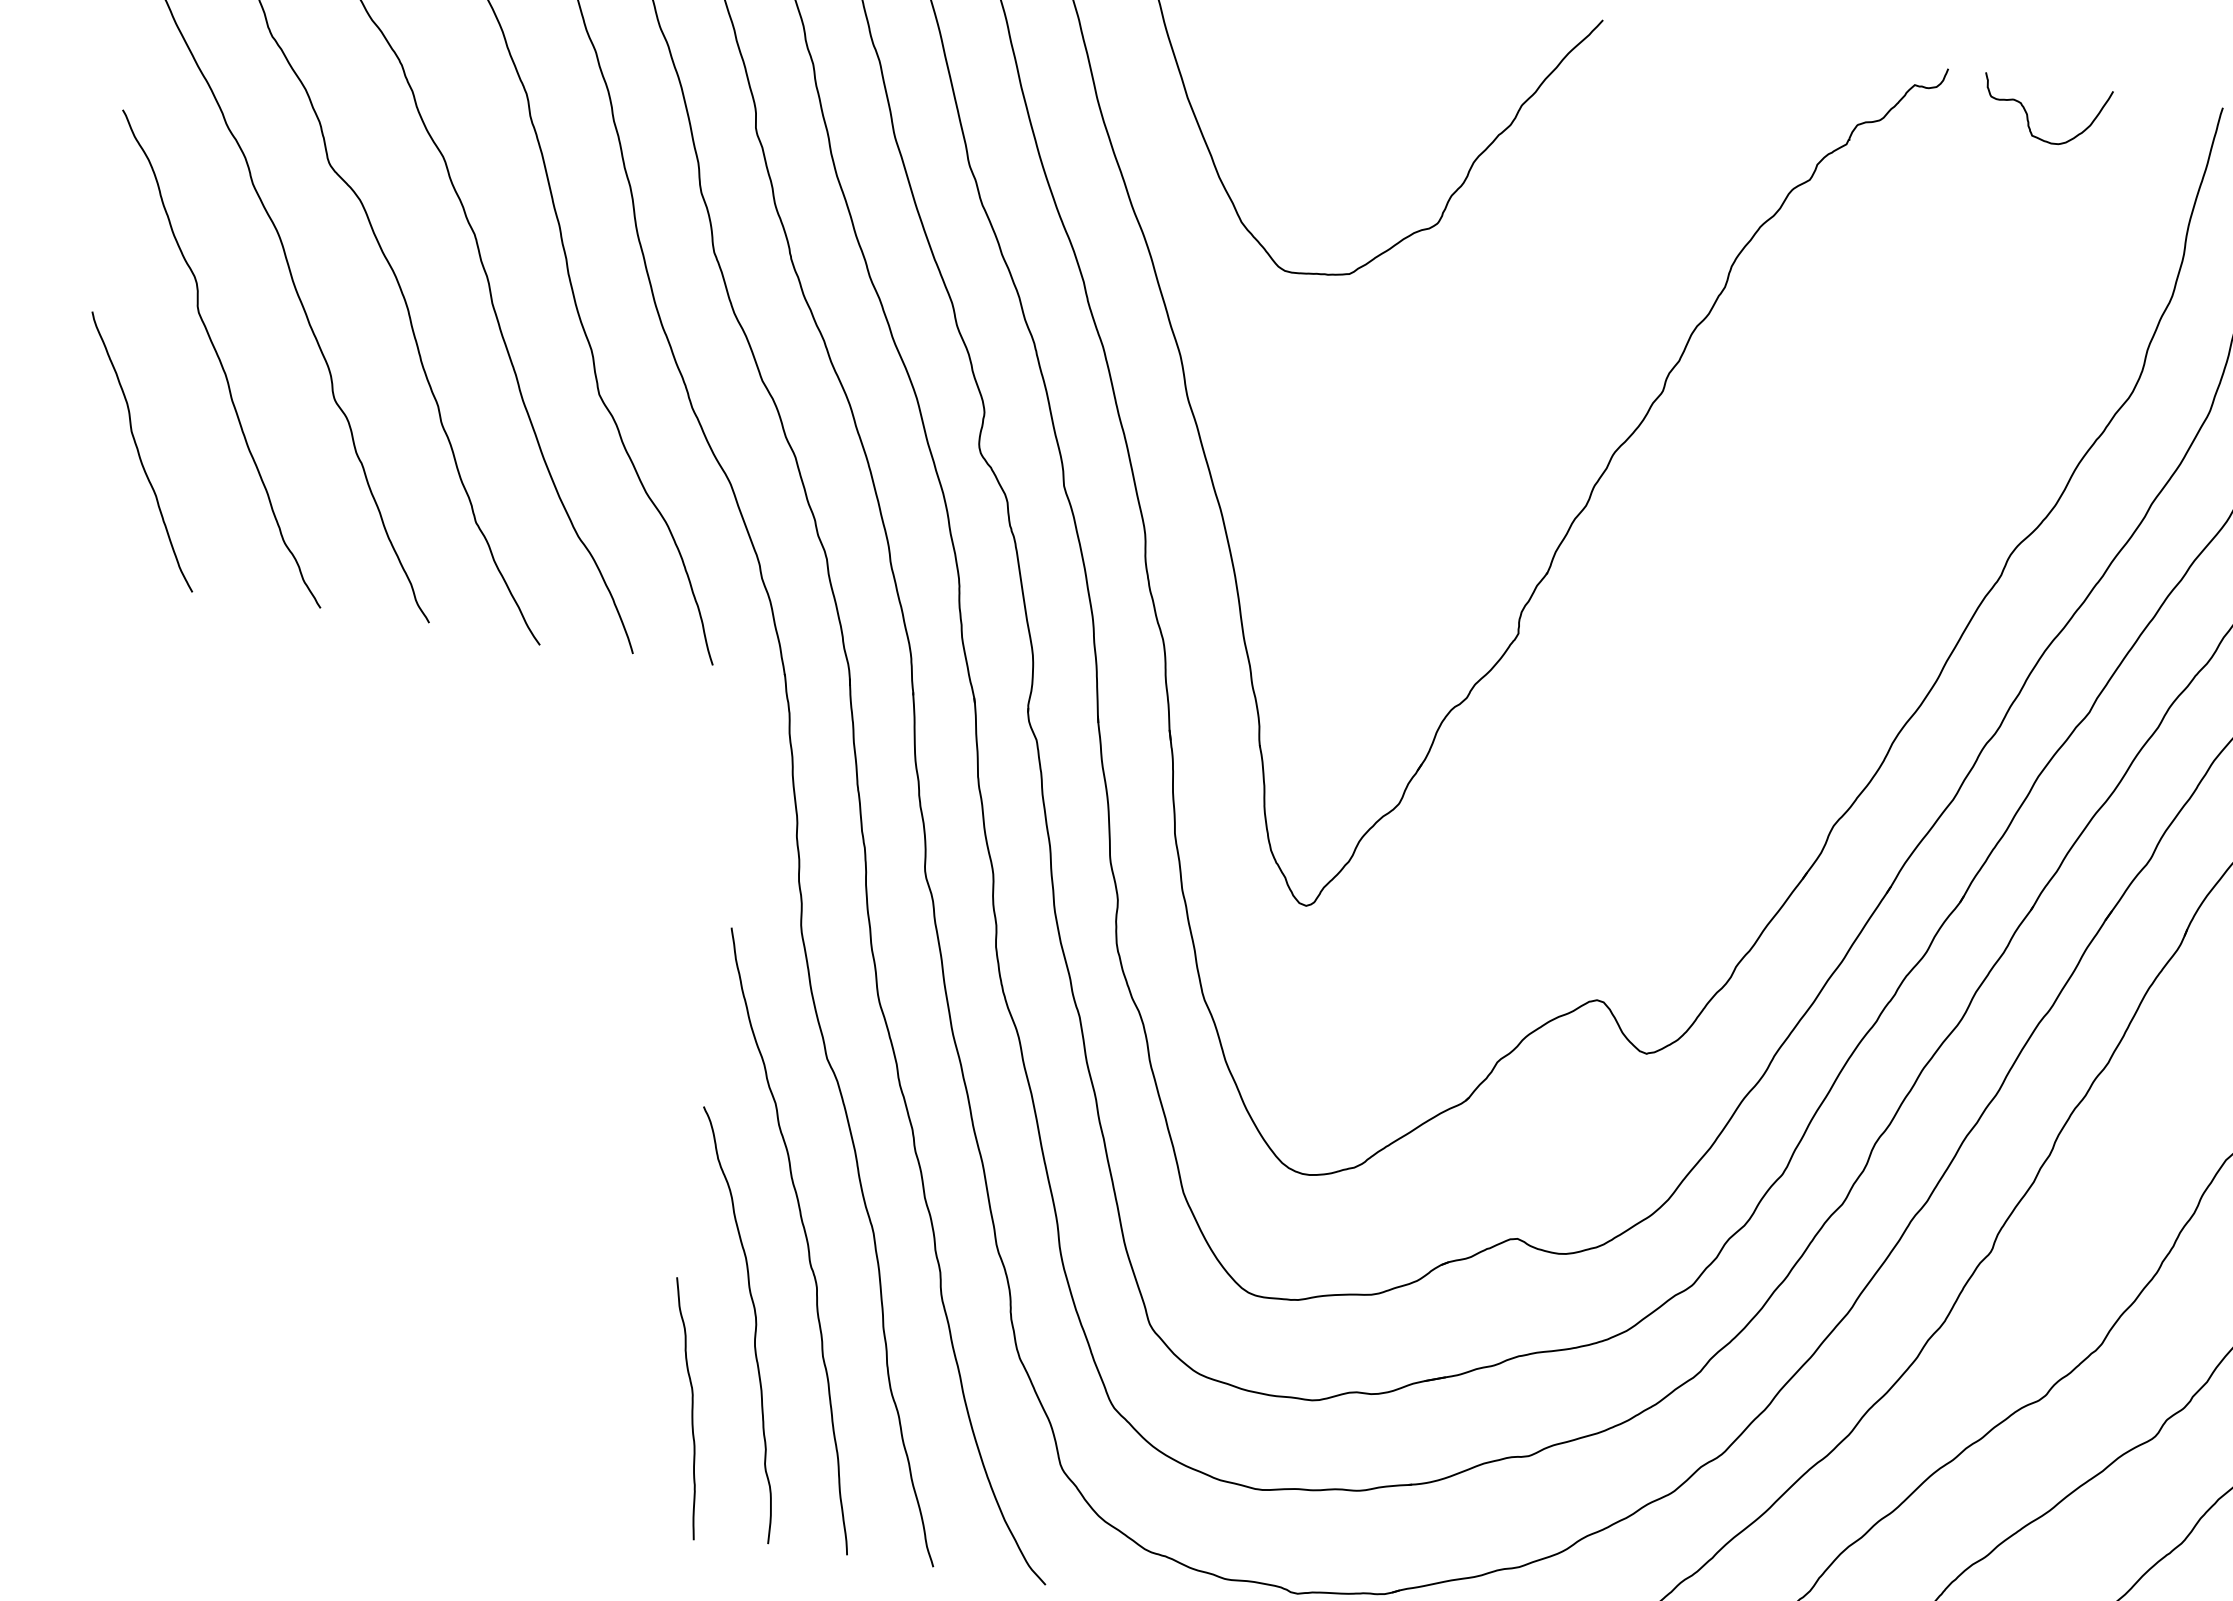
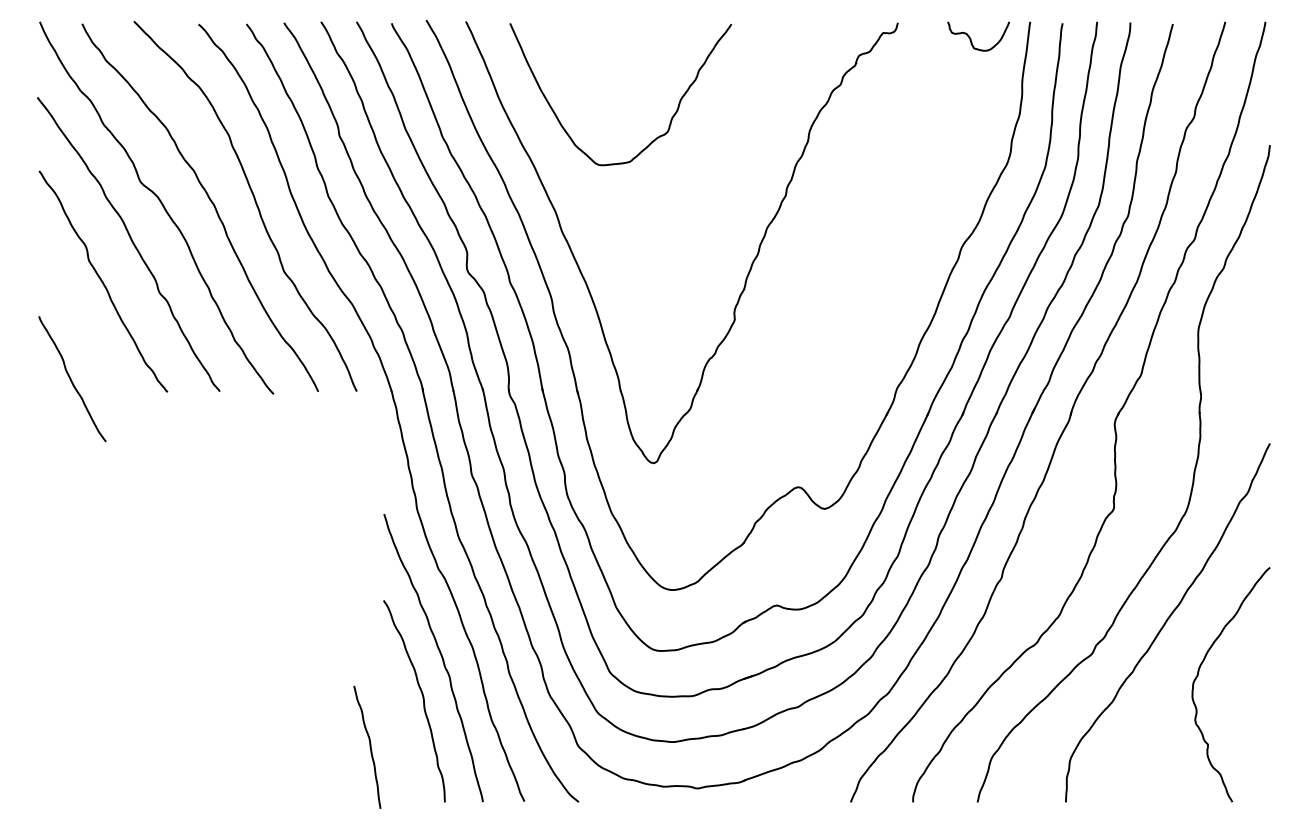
curve: (2029, 114) -> (971, 38), moved
curve: (140, 452) -> (71, 379), moved
curve: (690, 1407) -> (369, 746), moved

